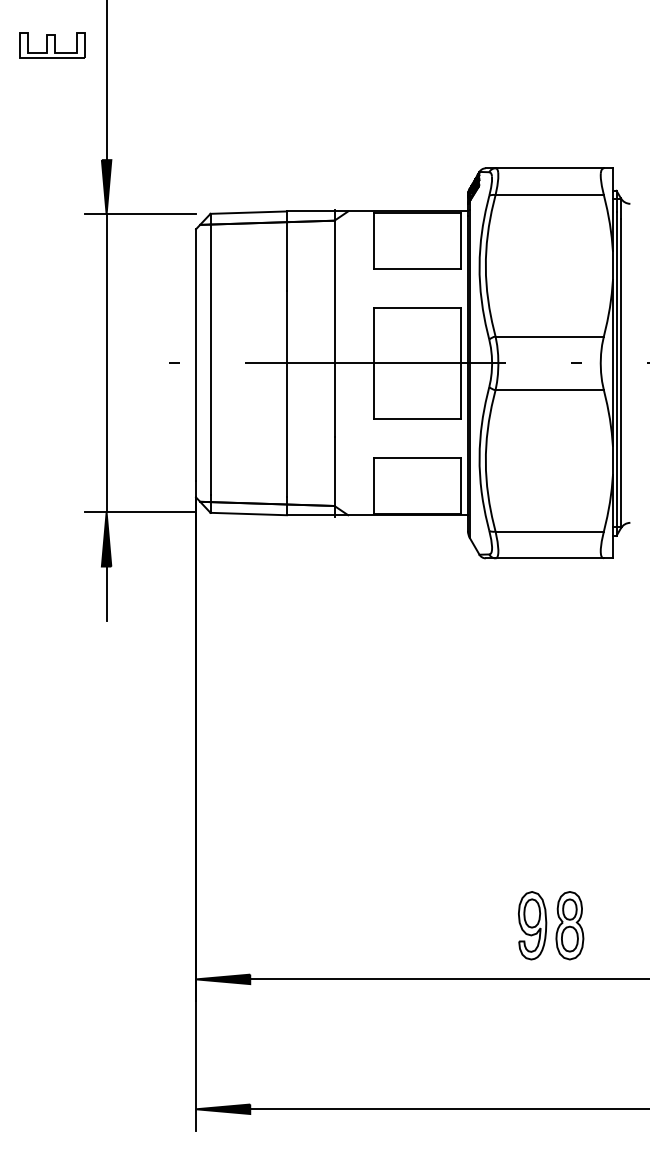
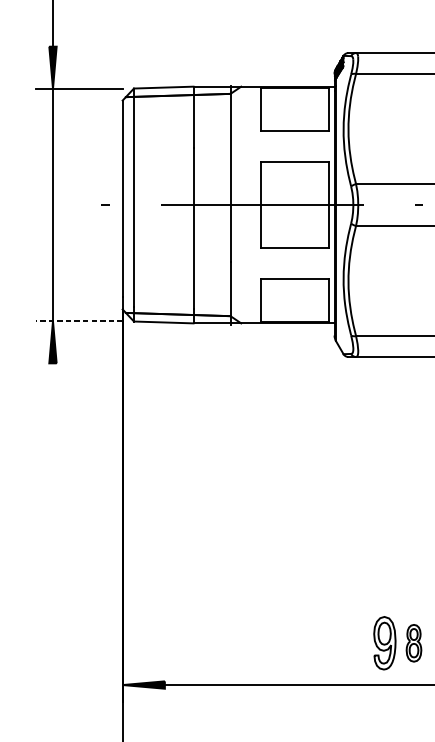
line: (140, 512) -> (79, 321), solid -> dashed
line: (106, 593) -> (52, 384), removed
part: (569, 925) -> (413, 643), size x0.7

